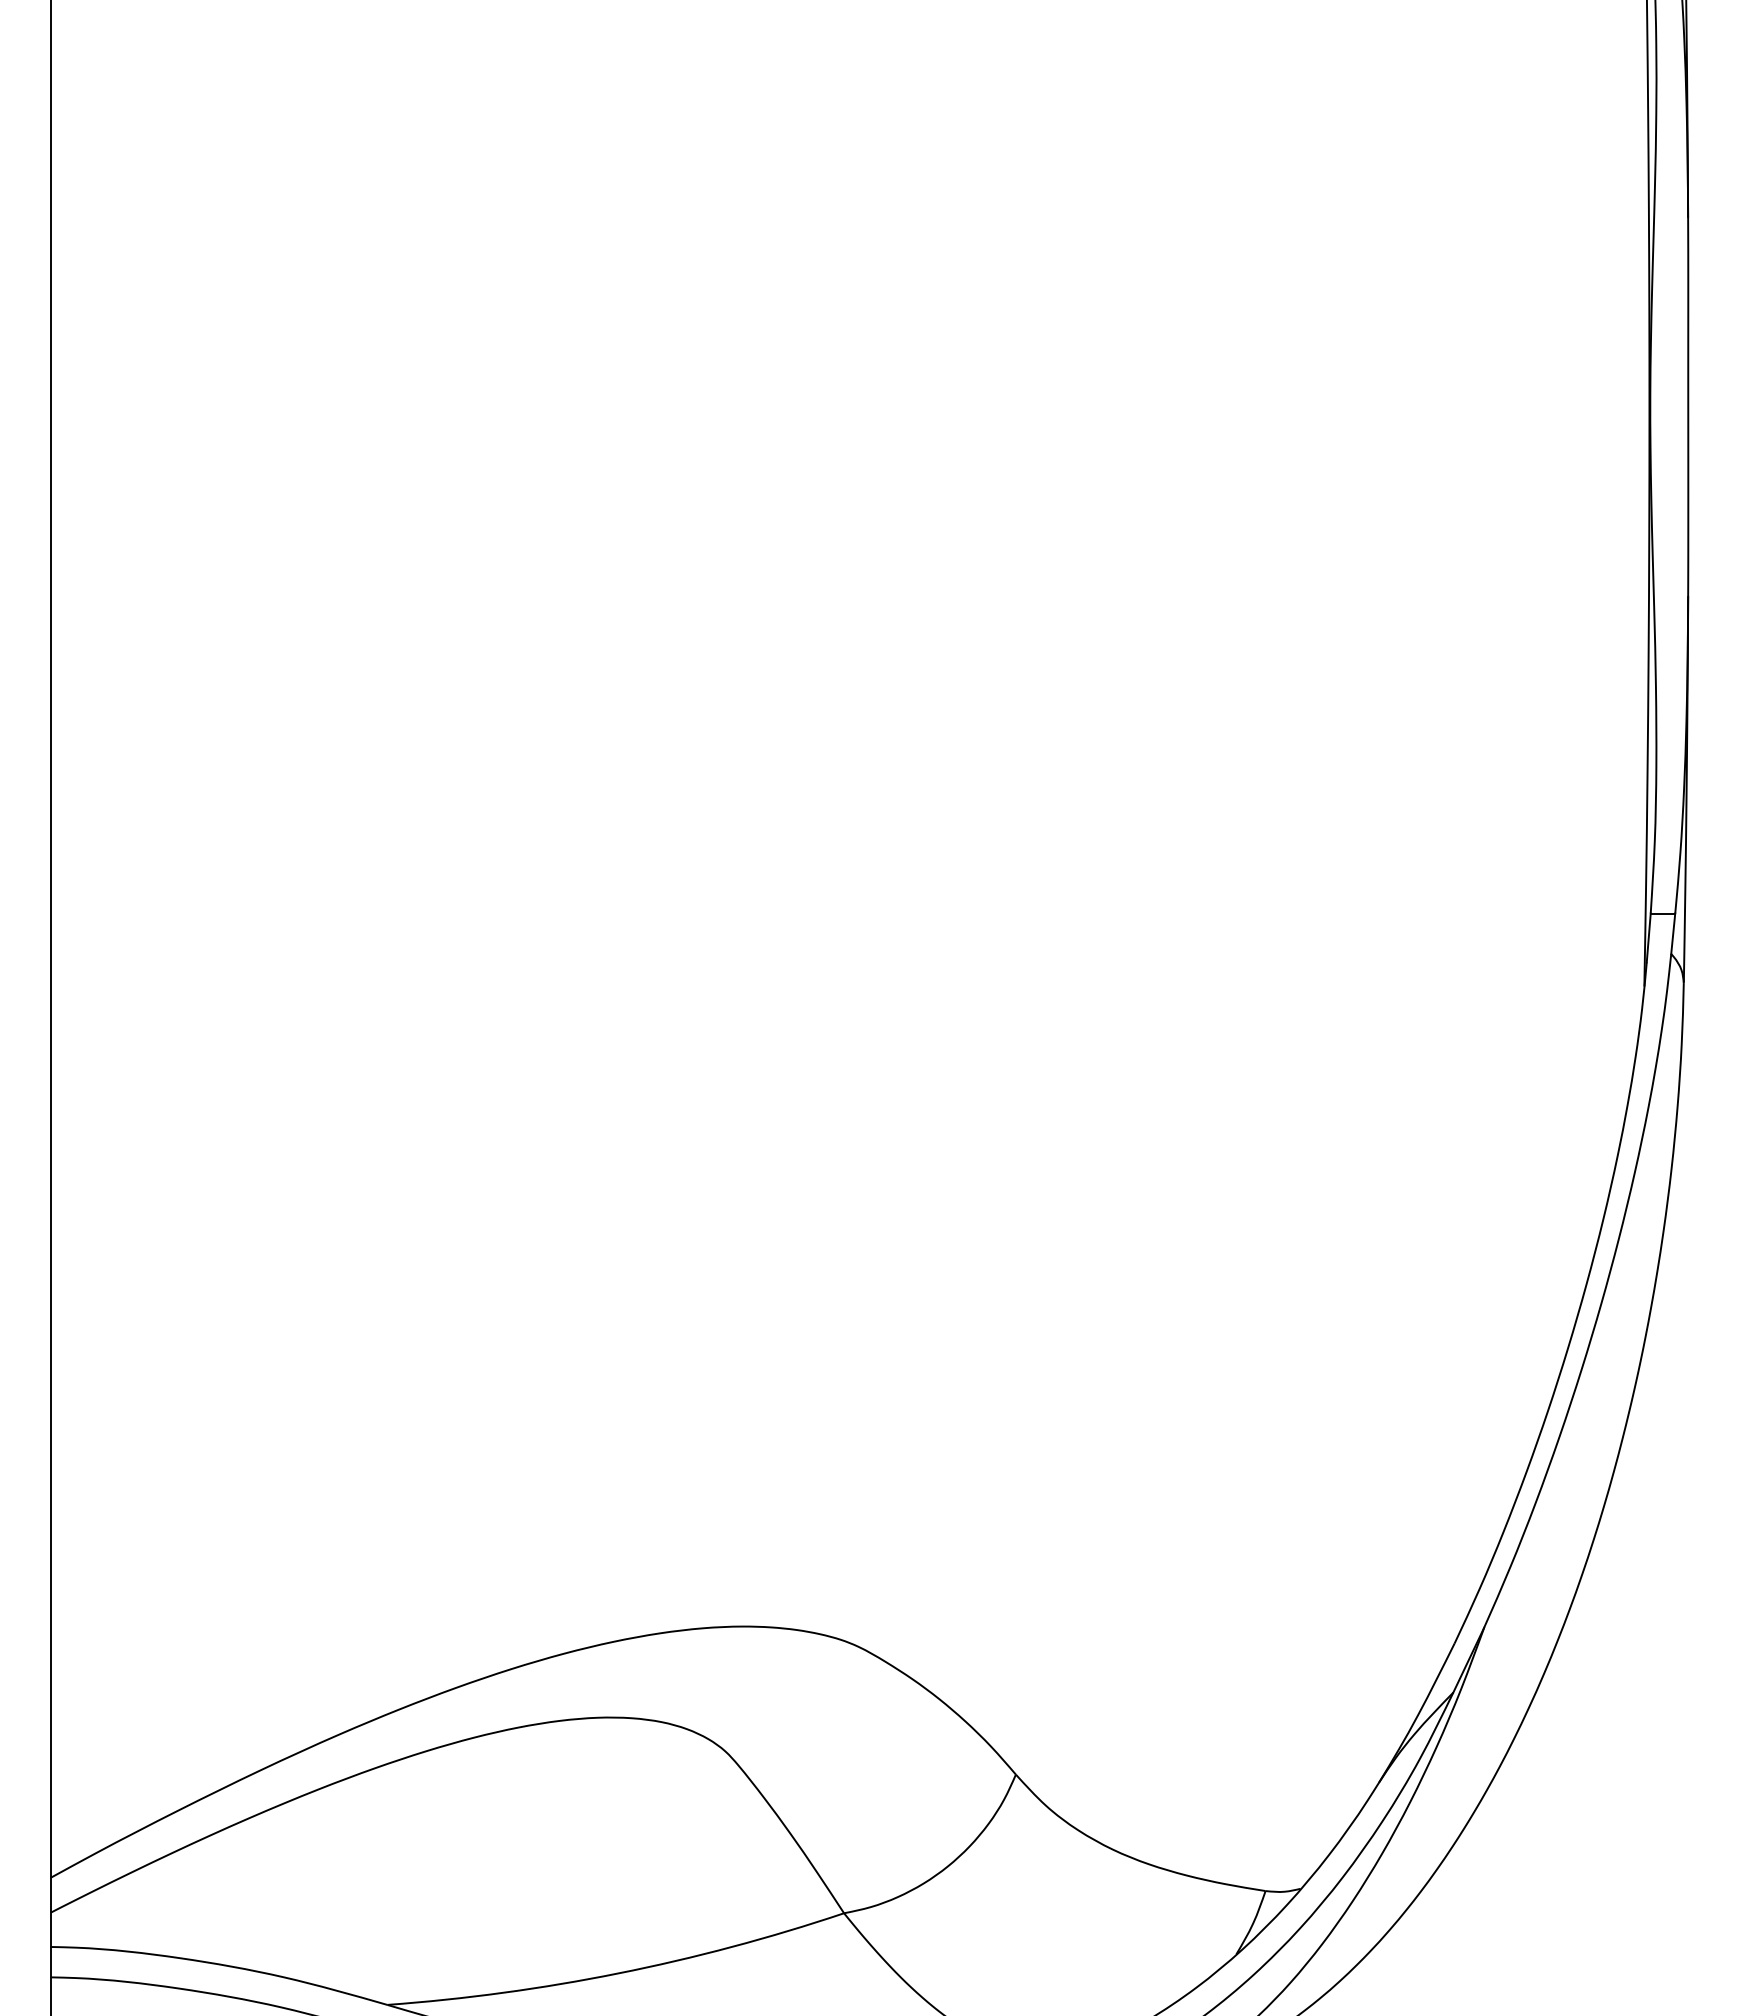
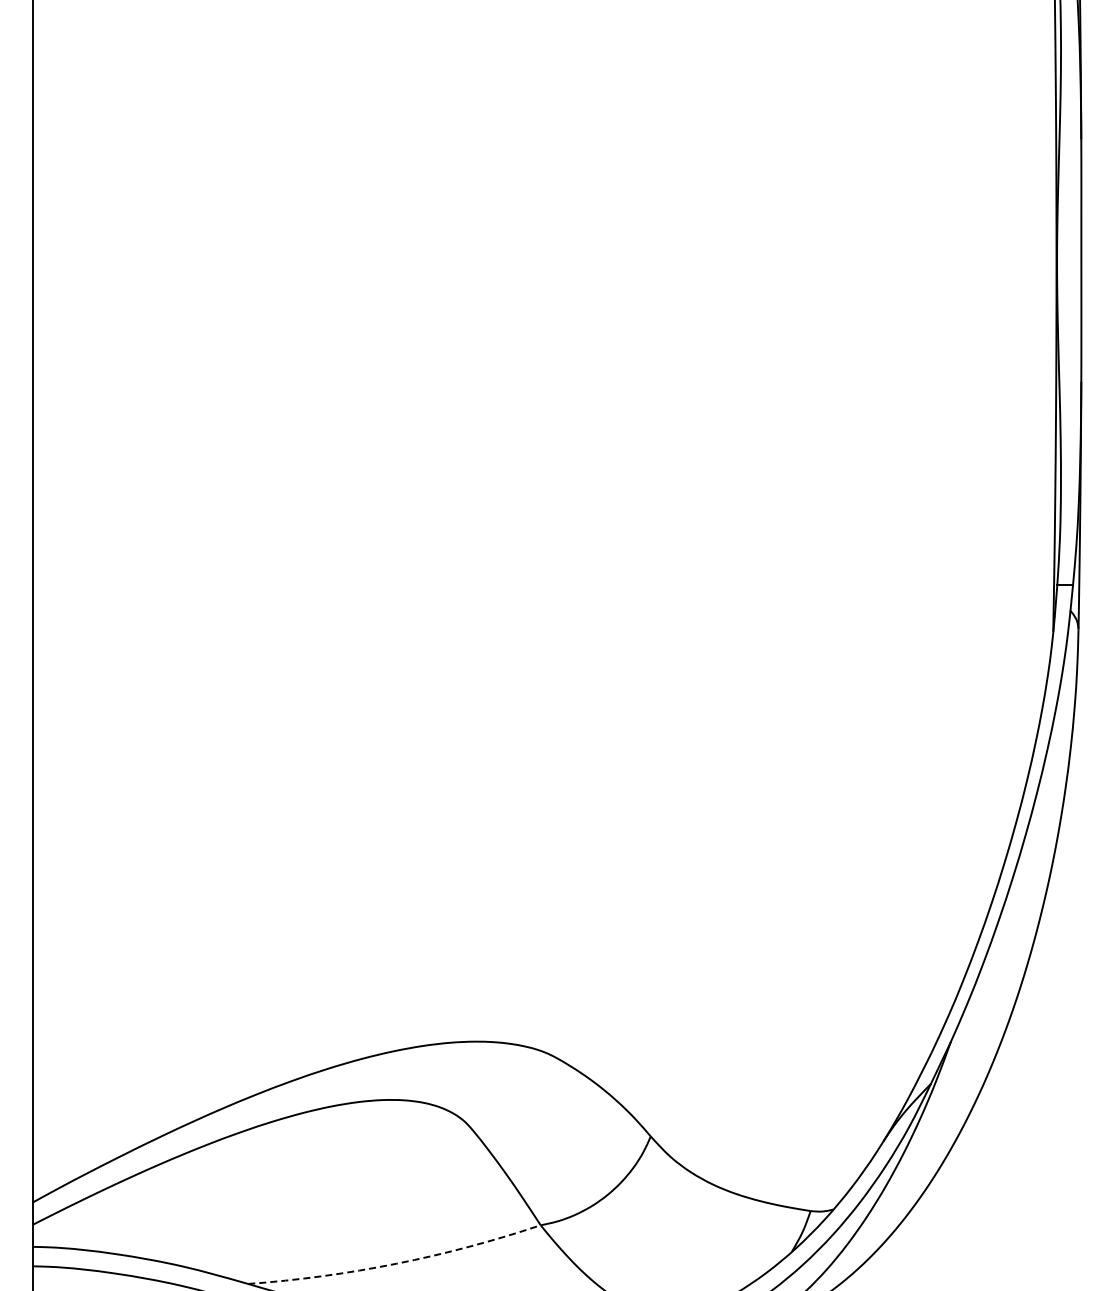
arc: (618, 1972) -> (396, 1263), solid -> dashed

